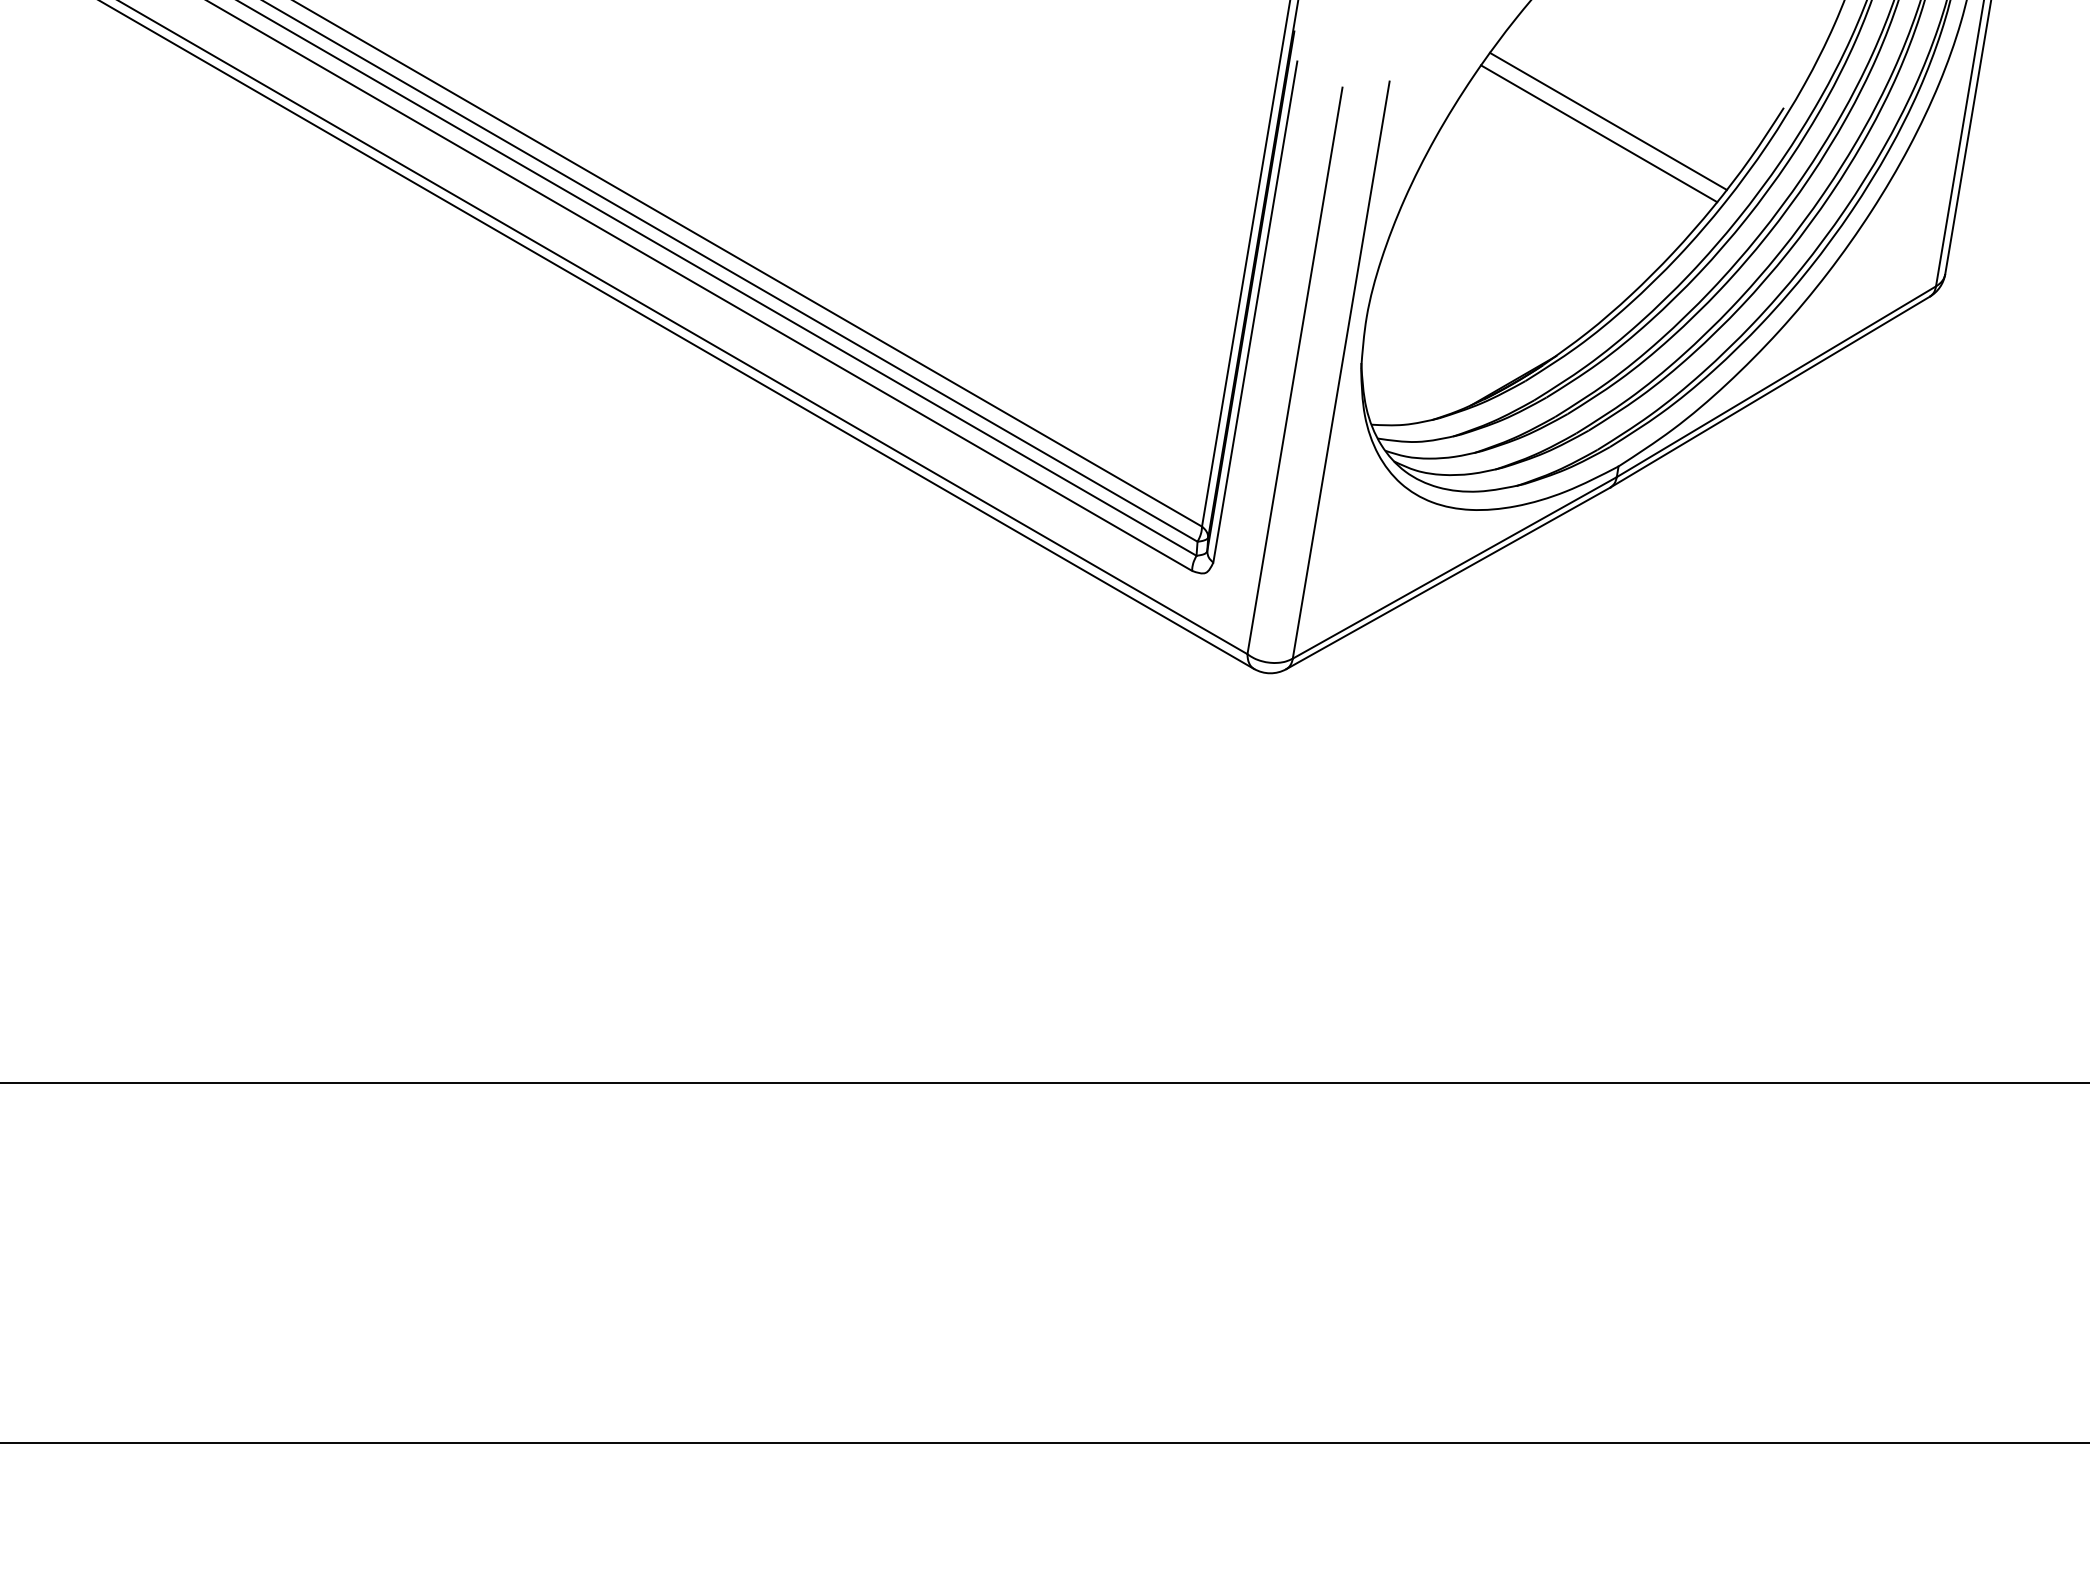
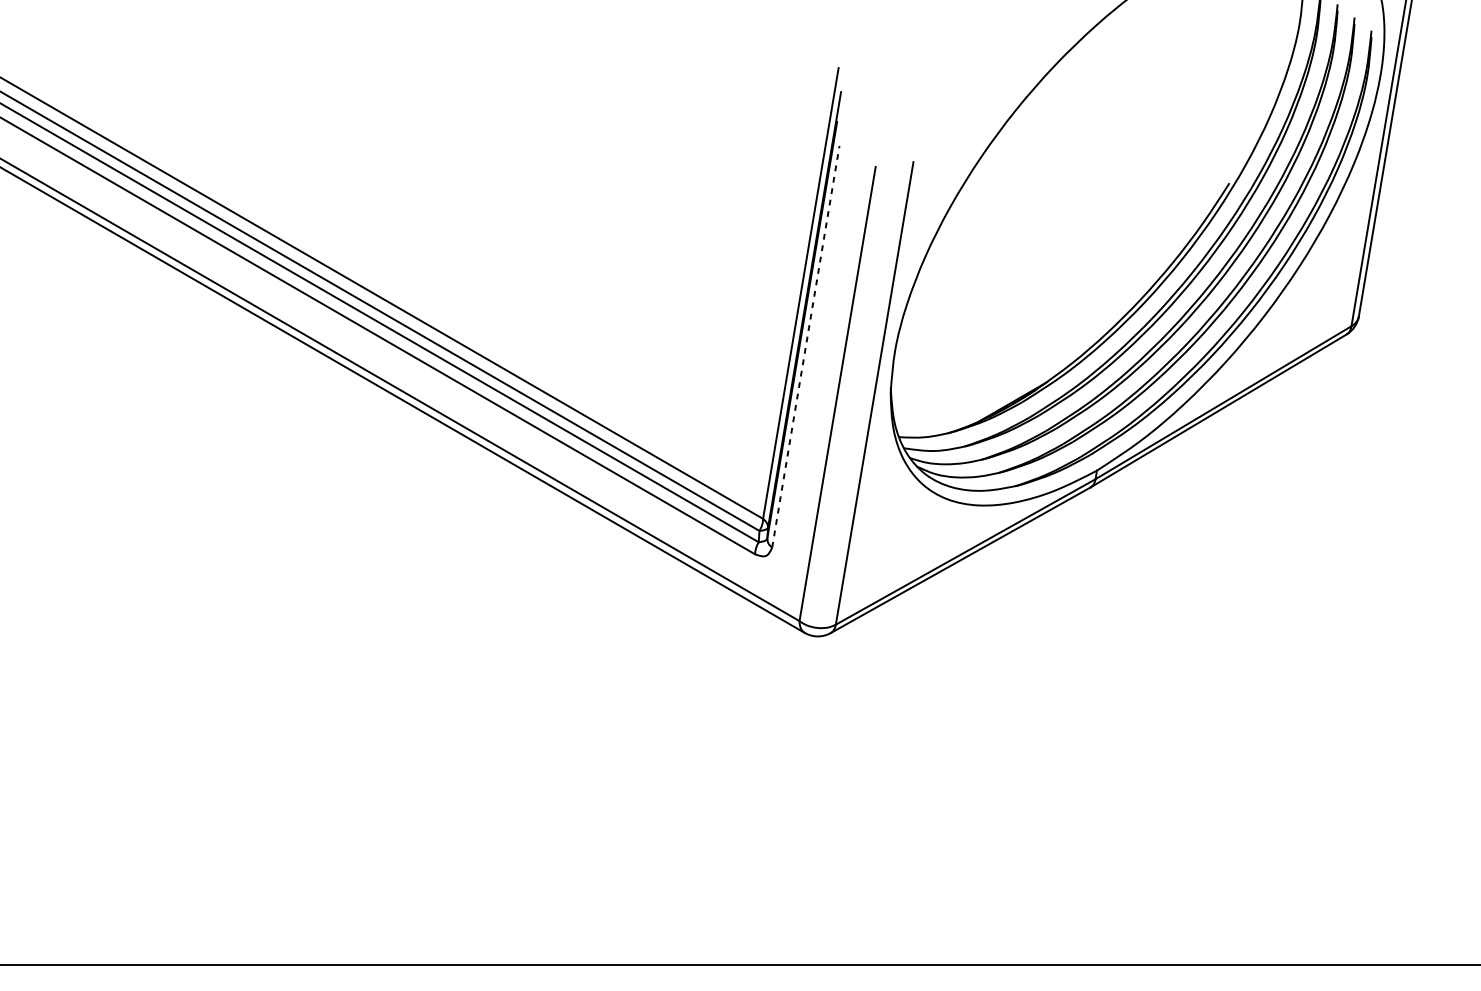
line: (1607, 120) -> (1088, 193), removed
line: (1599, 133) -> (1081, 203), removed
line: (1255, 311) -> (805, 346), solid -> dashed

